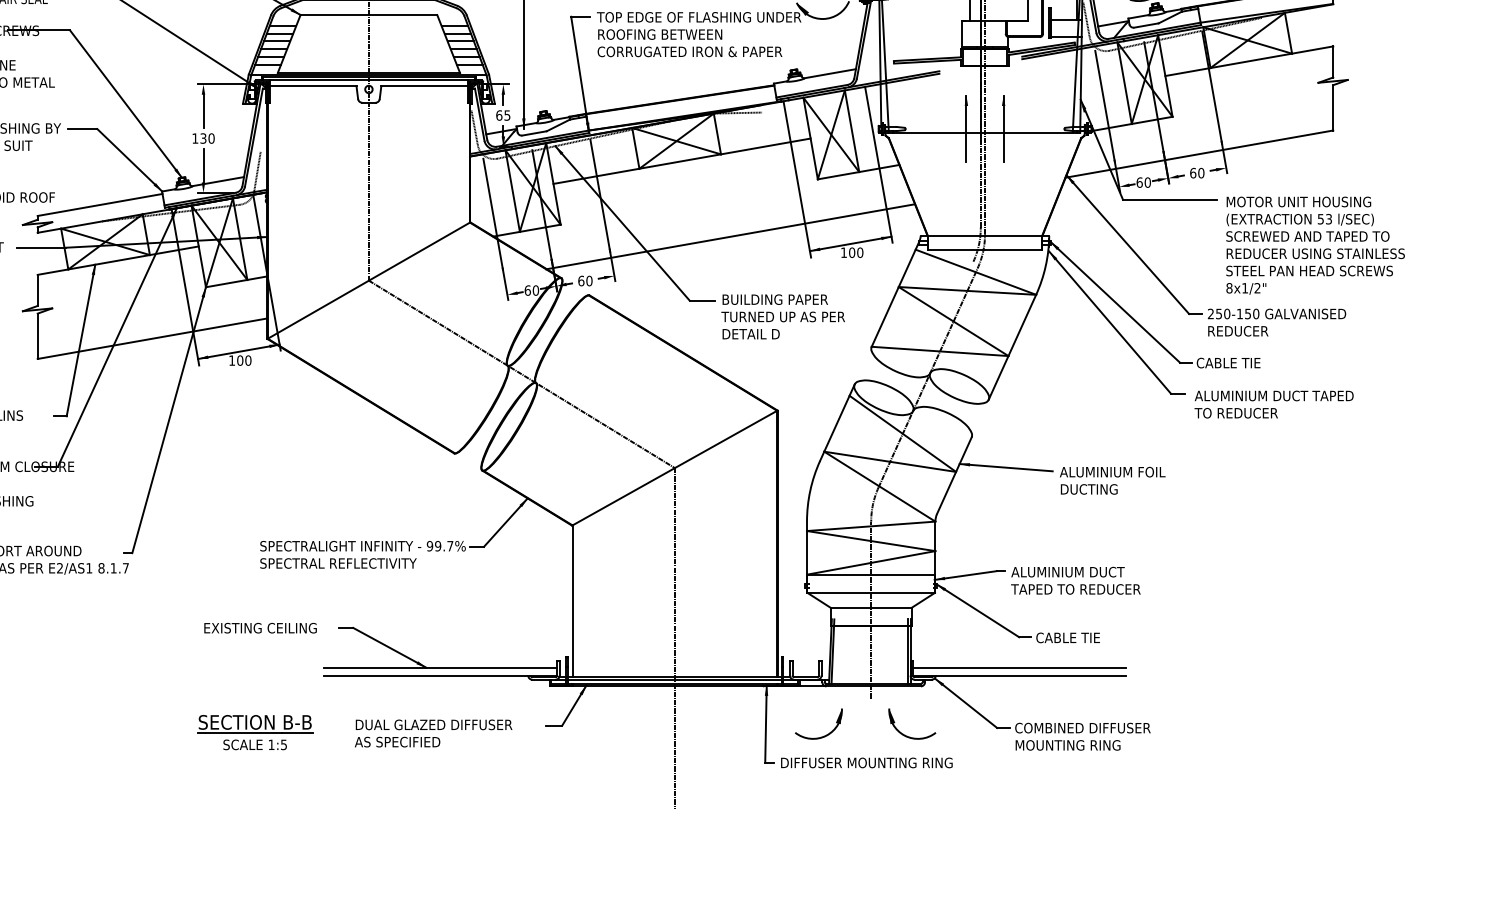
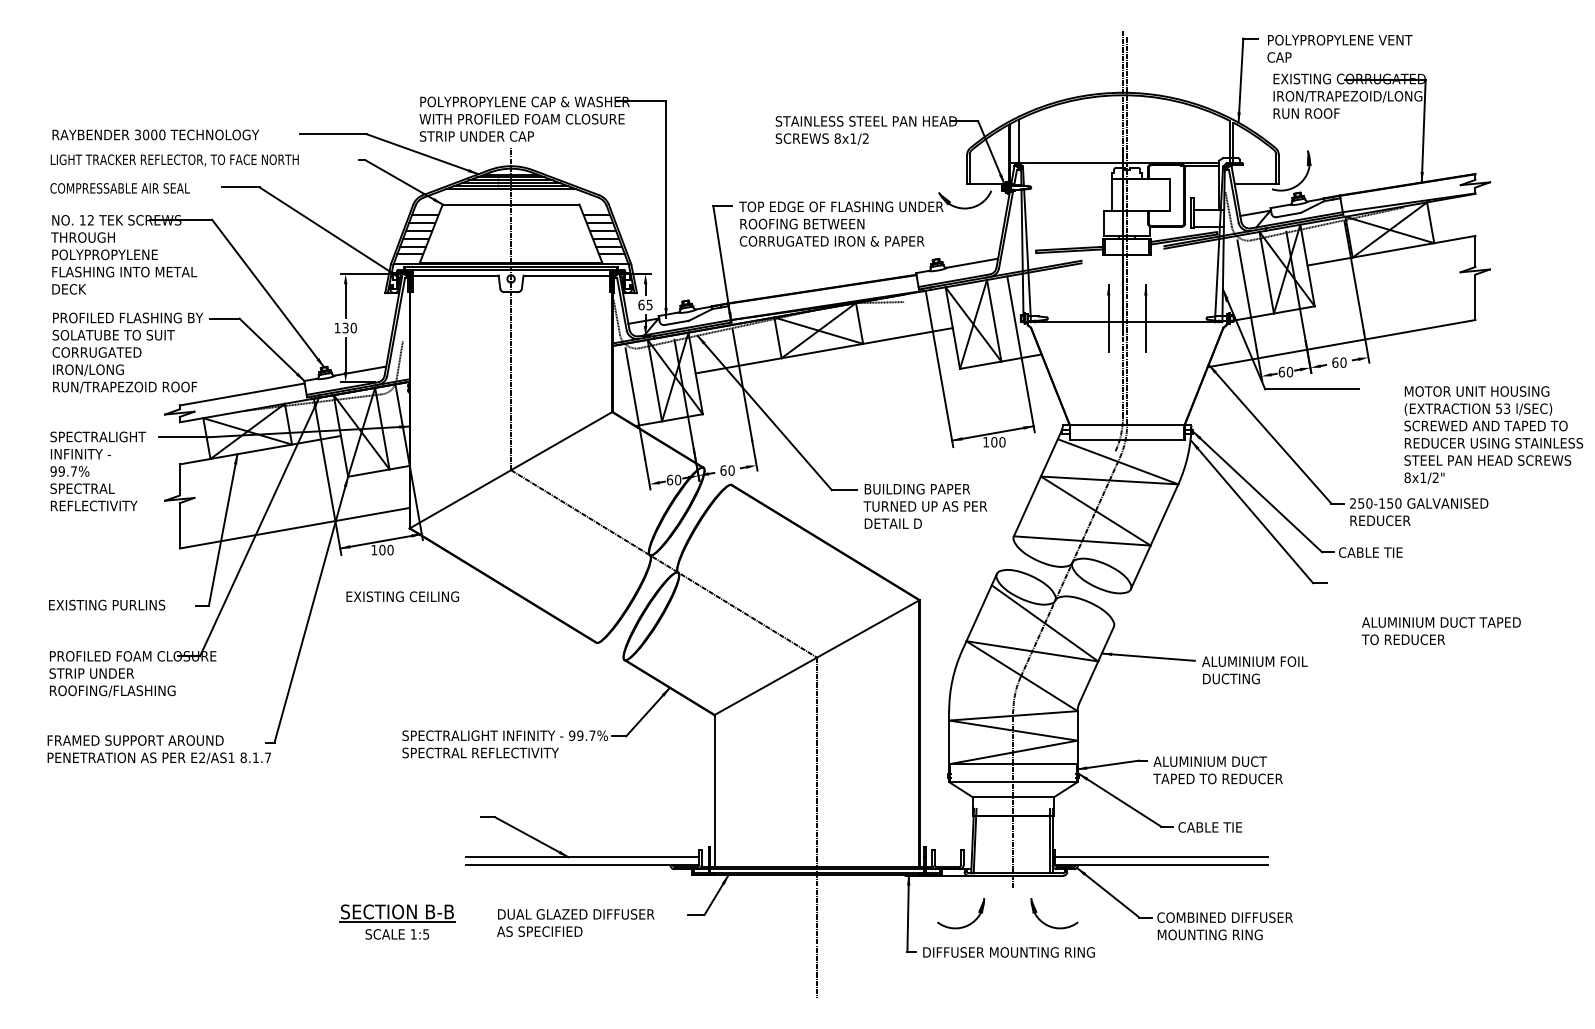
line: (730, 235) -> (872, 425), removed
text: (1315, 245) -> (1493, 435), moved
text: (1273, 404) -> (1440, 631), moved
text: (260, 627) -> (402, 596), moved

